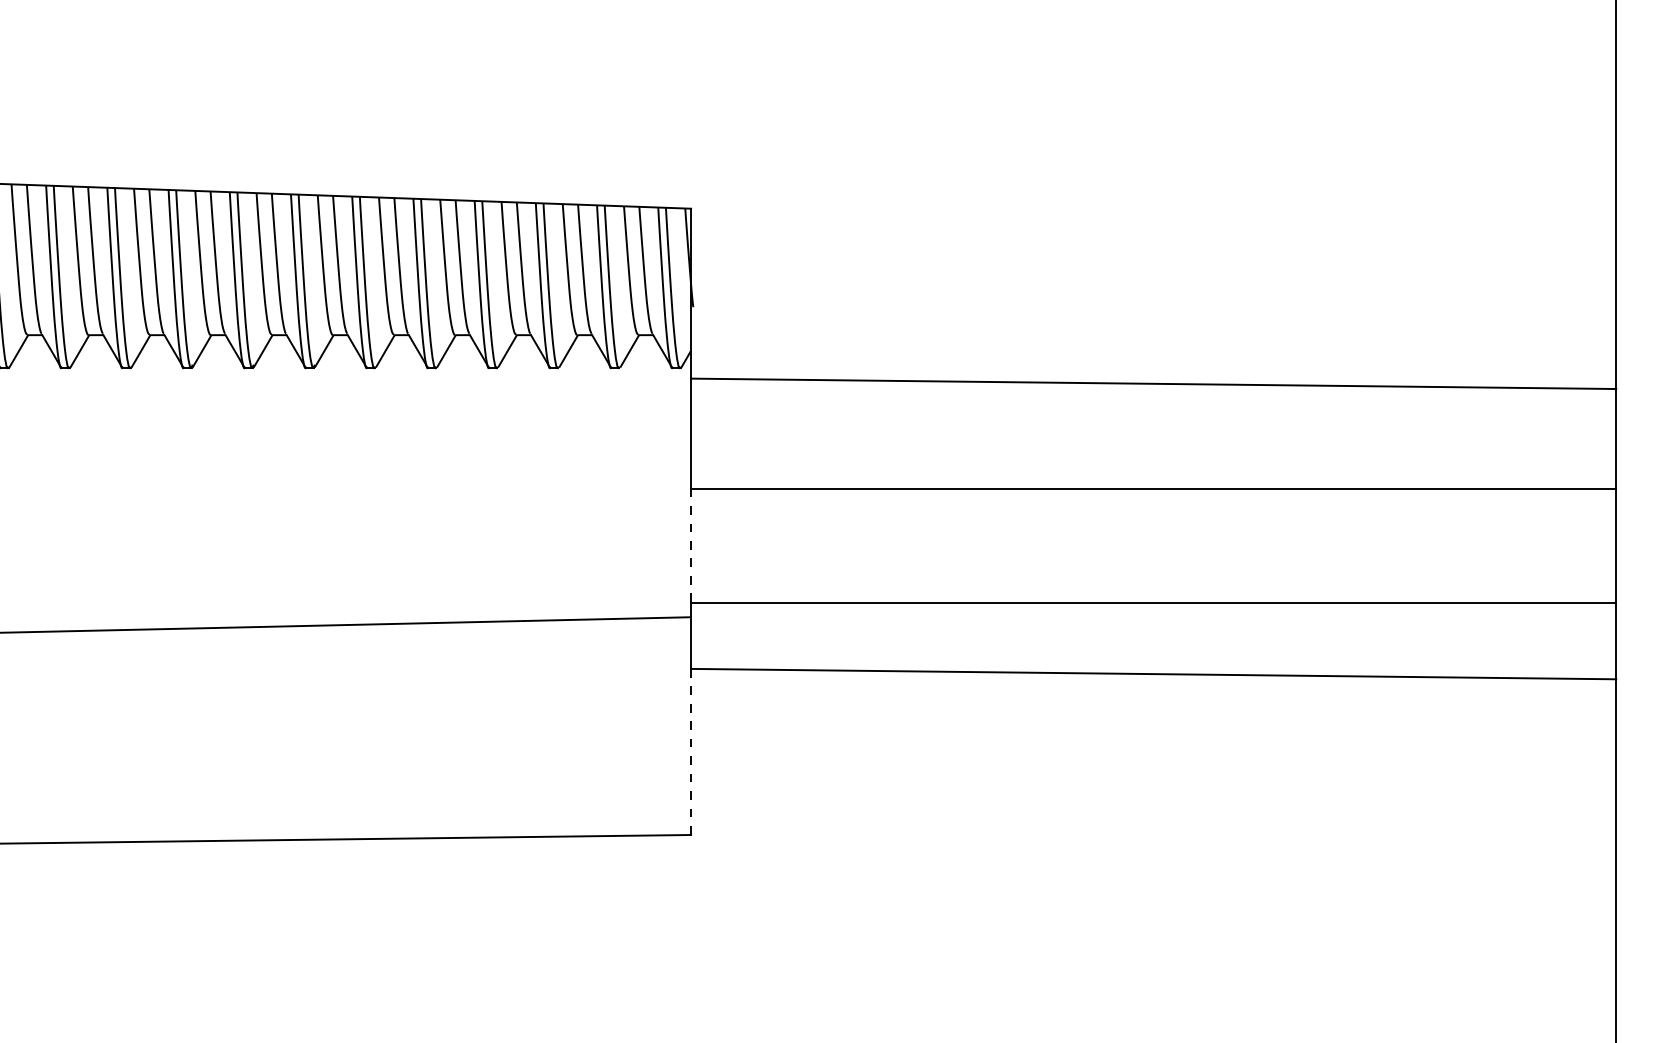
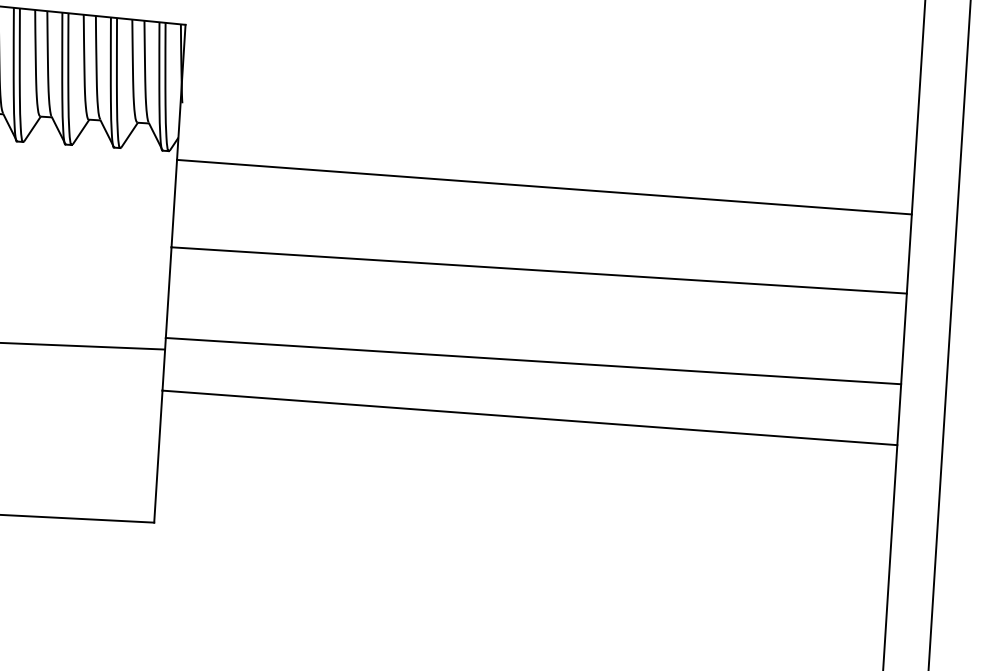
line: (691, 546) -> (168, 293), dashed -> solid
line: (691, 752) -> (158, 457), dashed -> solid

